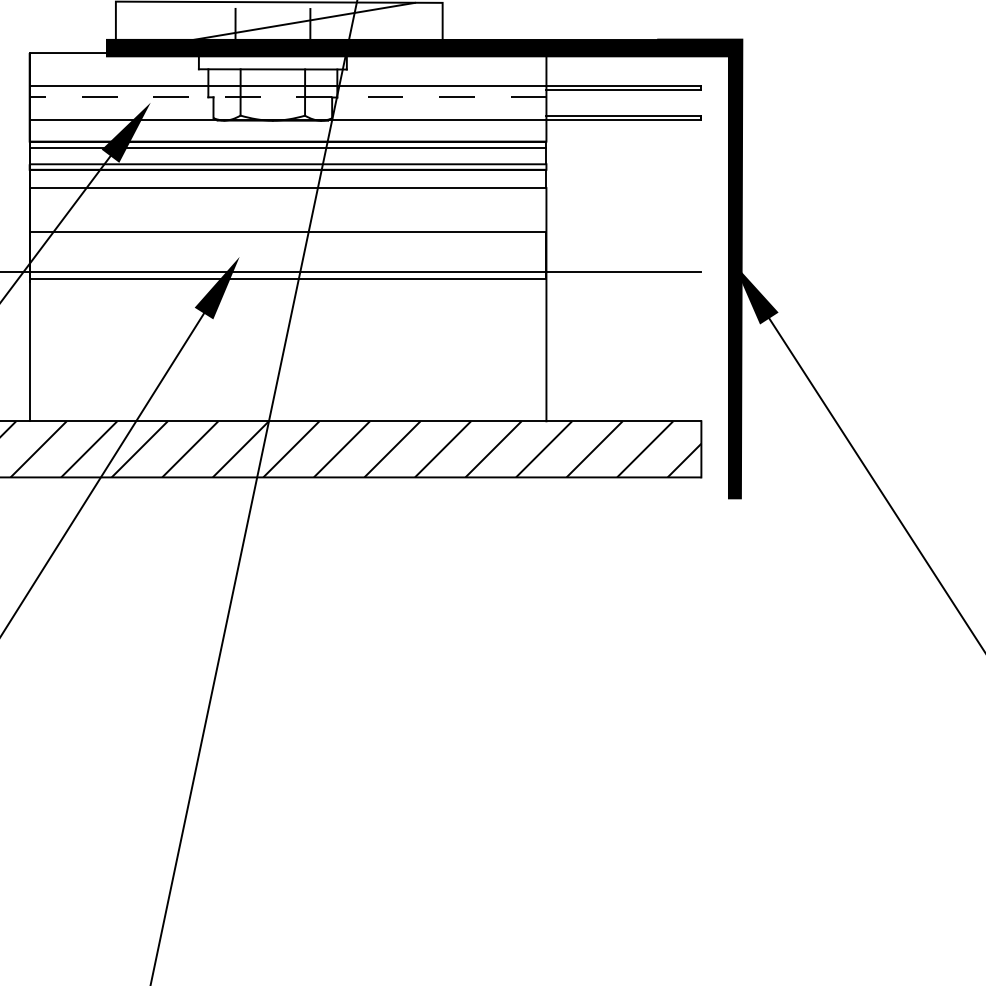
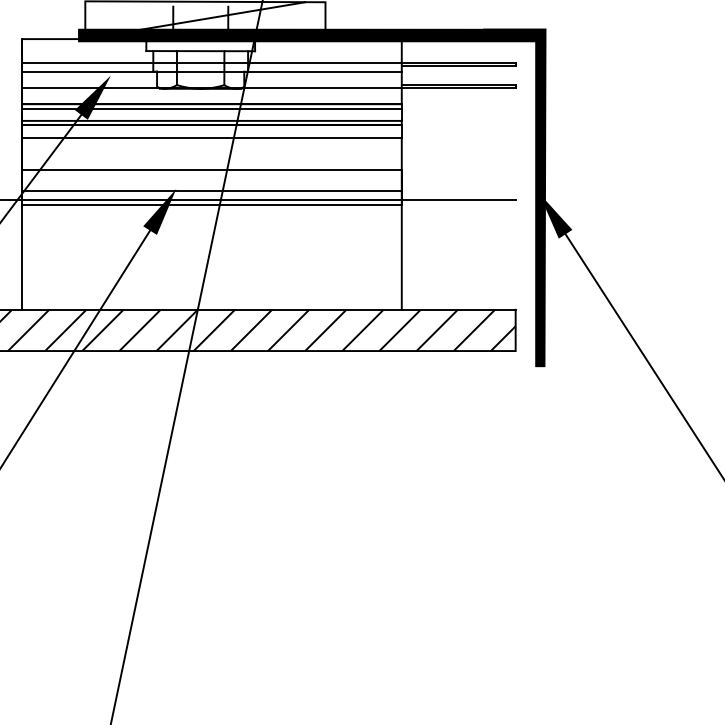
line: (287, 97) -> (211, 71), dashed -> solid
line: (287, 260) -> (211, 191), added

